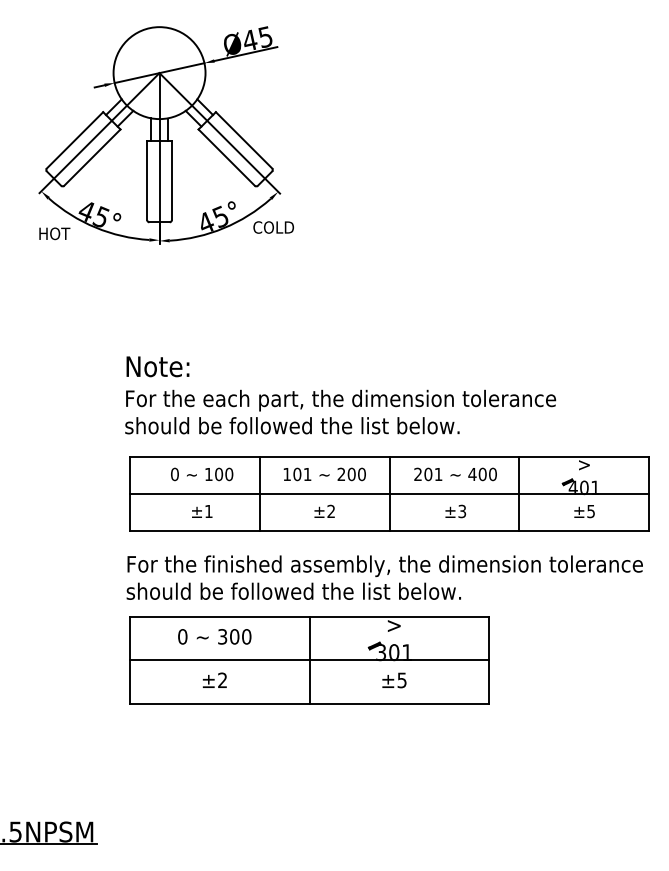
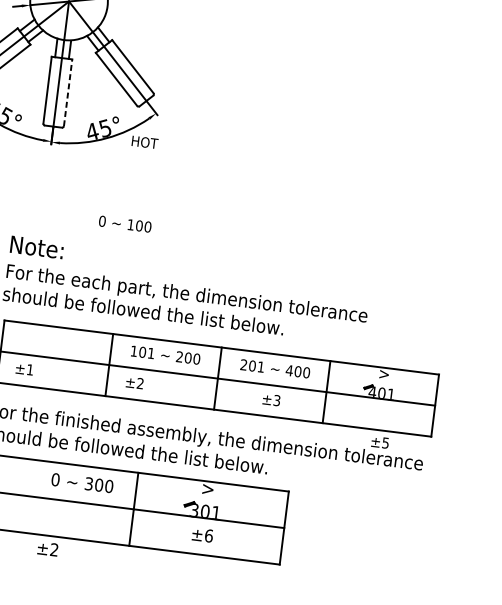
line: (171, 180) -> (67, 92), solid -> dashed
text: (273, 227) -> (148, 142), COLD -> HOT
text: (202, 474) -> (125, 224), moved
text: (324, 510) -> (134, 382), moved
text: (202, 511) -> (24, 369), moved
text: (584, 511) -> (380, 442), moved
text: (214, 636) -> (82, 482), moved
text: (214, 679) -> (47, 548), moved
text: (401, 680) -> (208, 535), ±5 -> ±6

